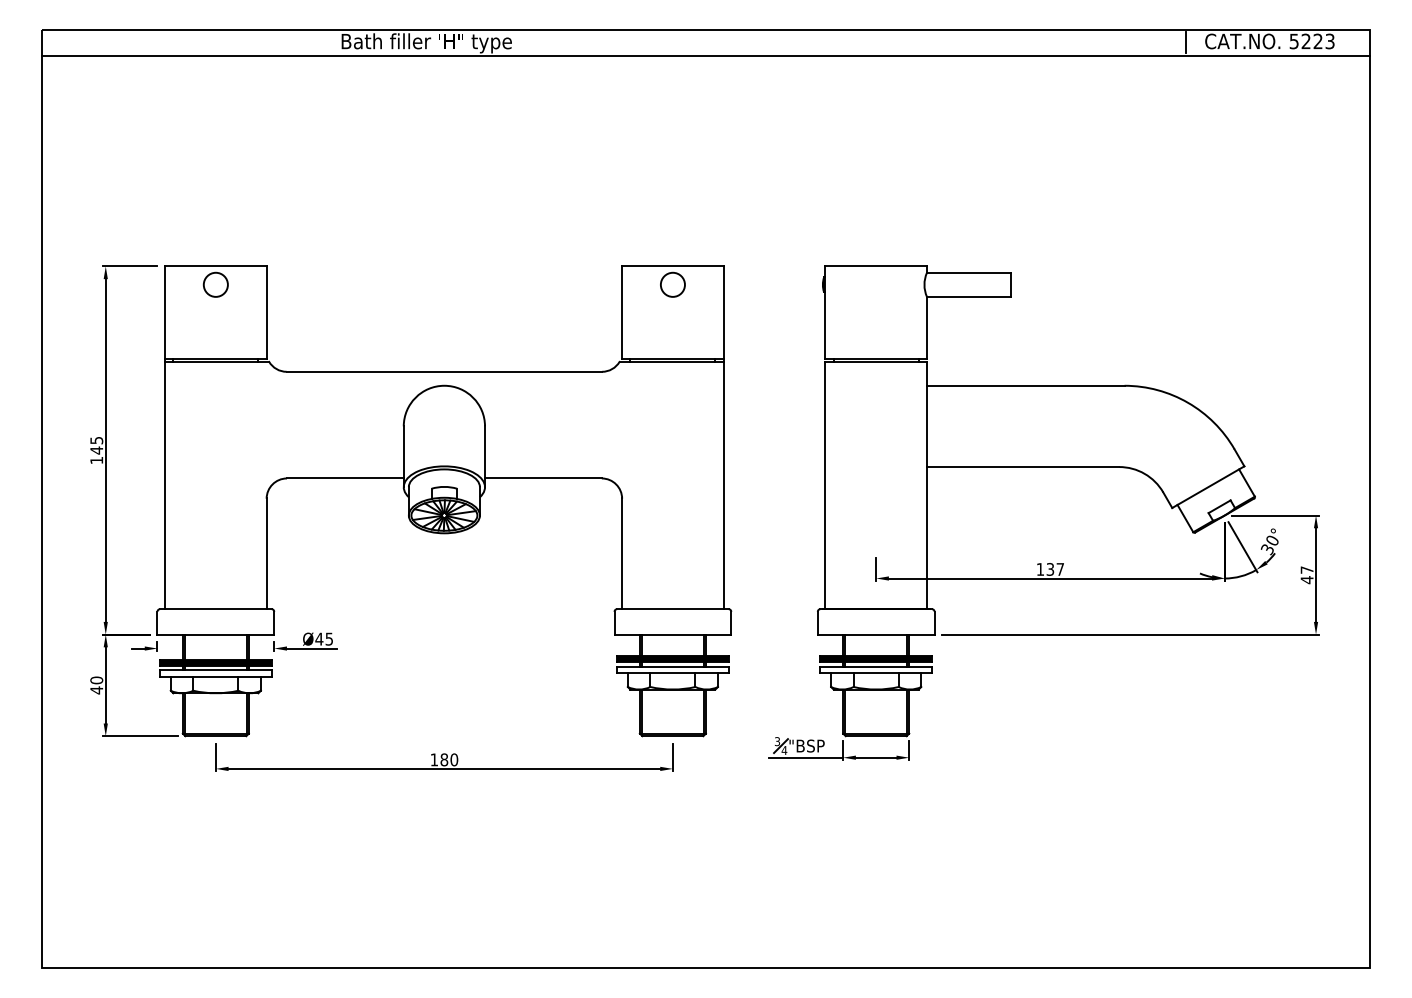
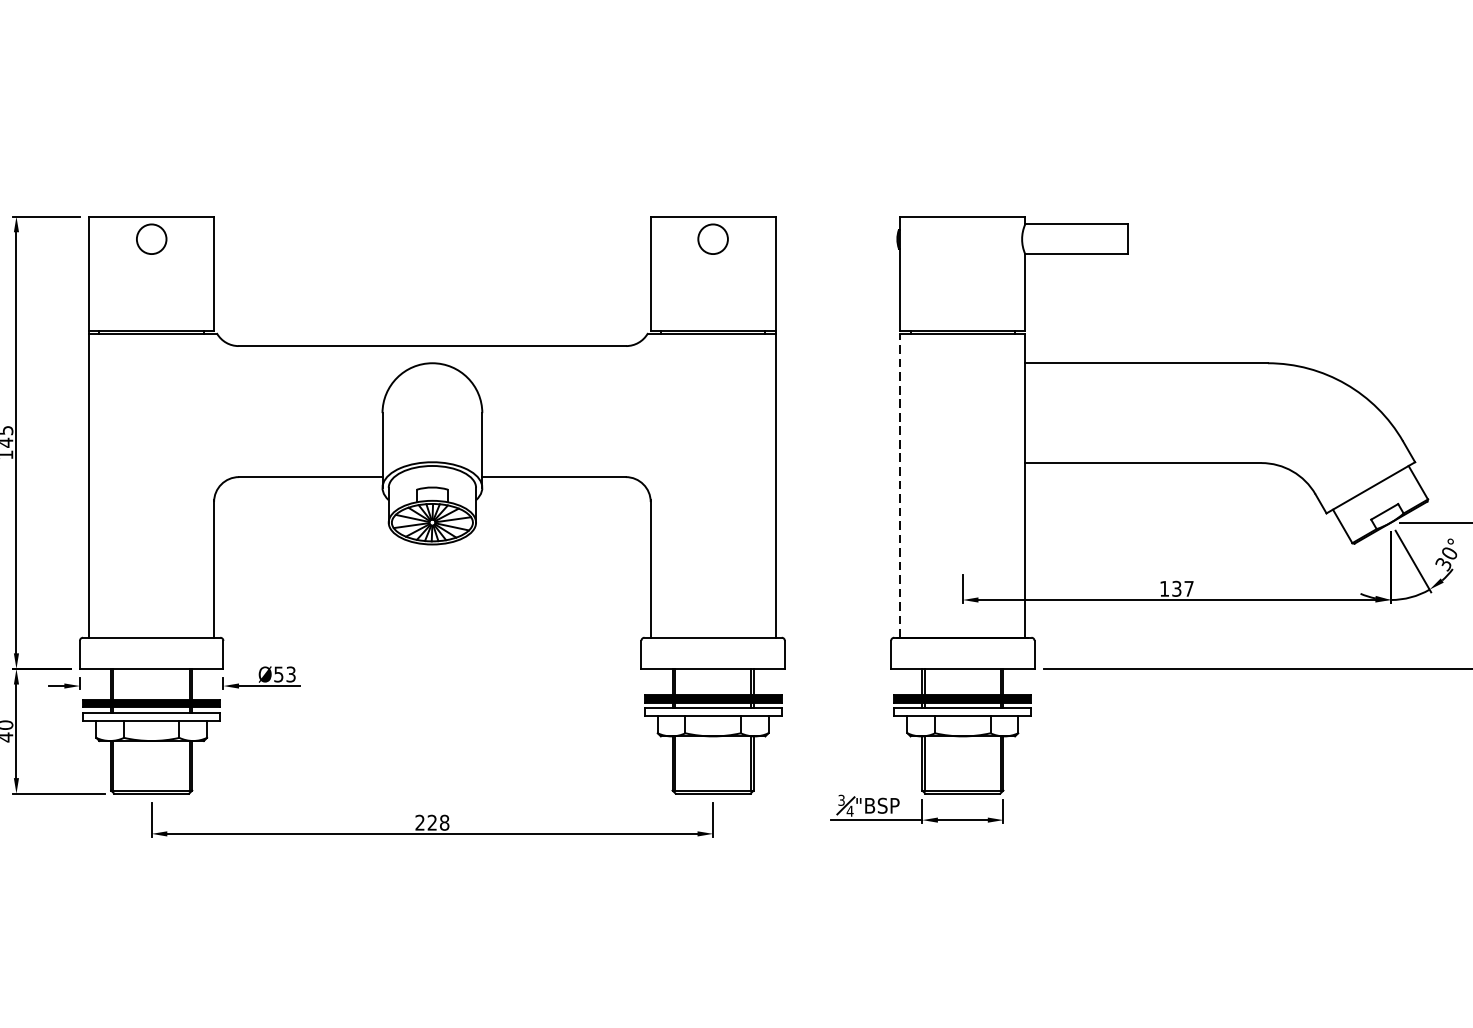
line: (825, 485) -> (900, 485), solid -> dashed
text: (323, 638) -> (283, 673), Ø45 -> Ø53
text: (444, 759) -> (432, 822), 180 -> 228

